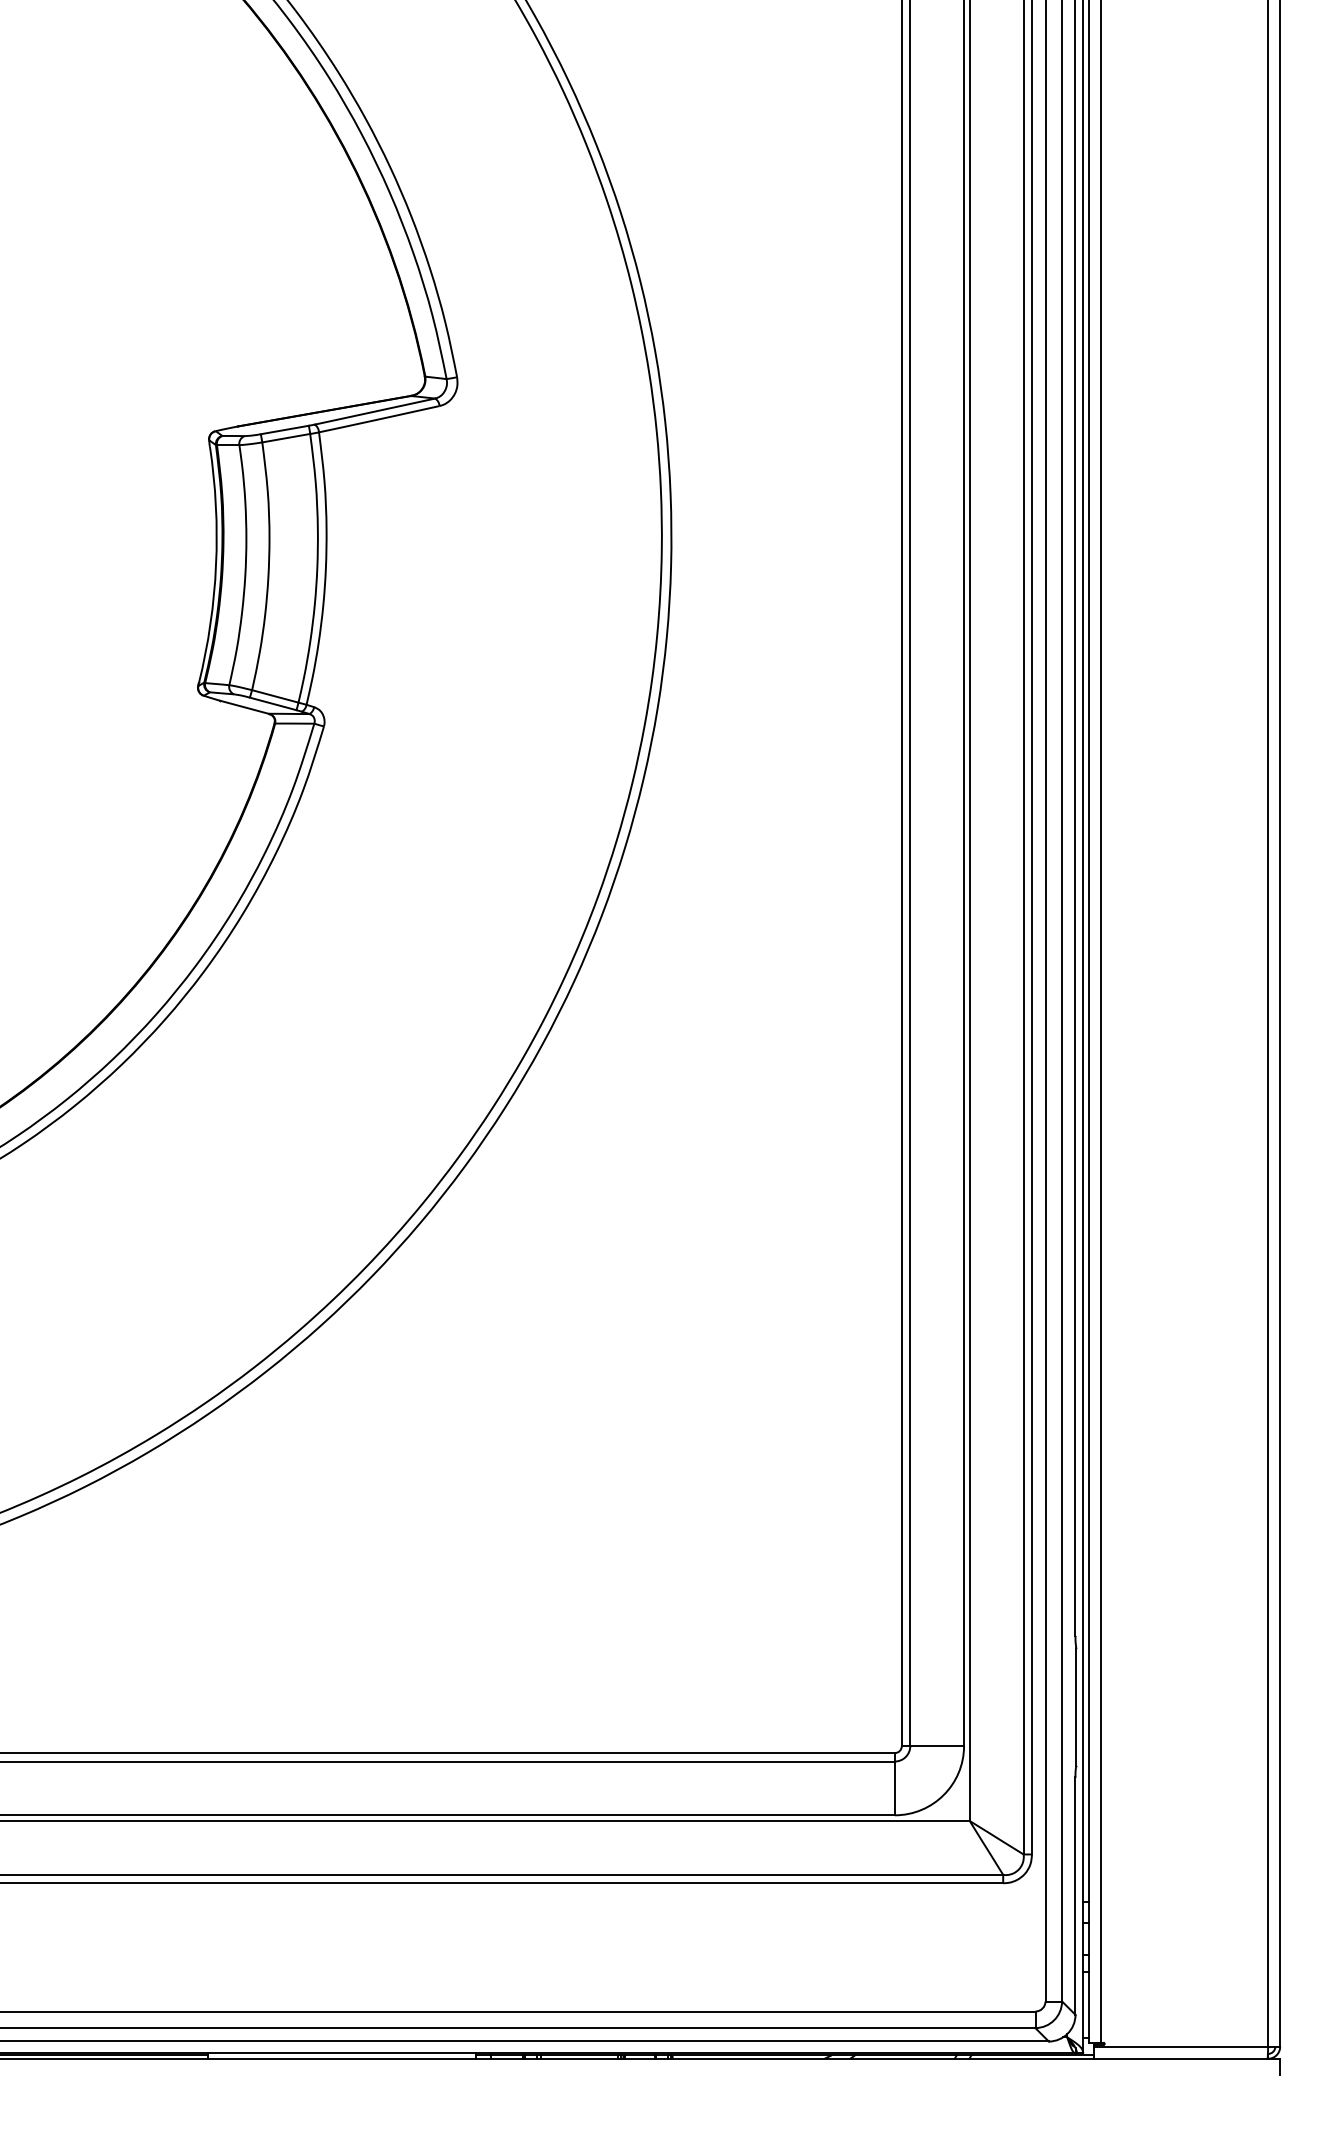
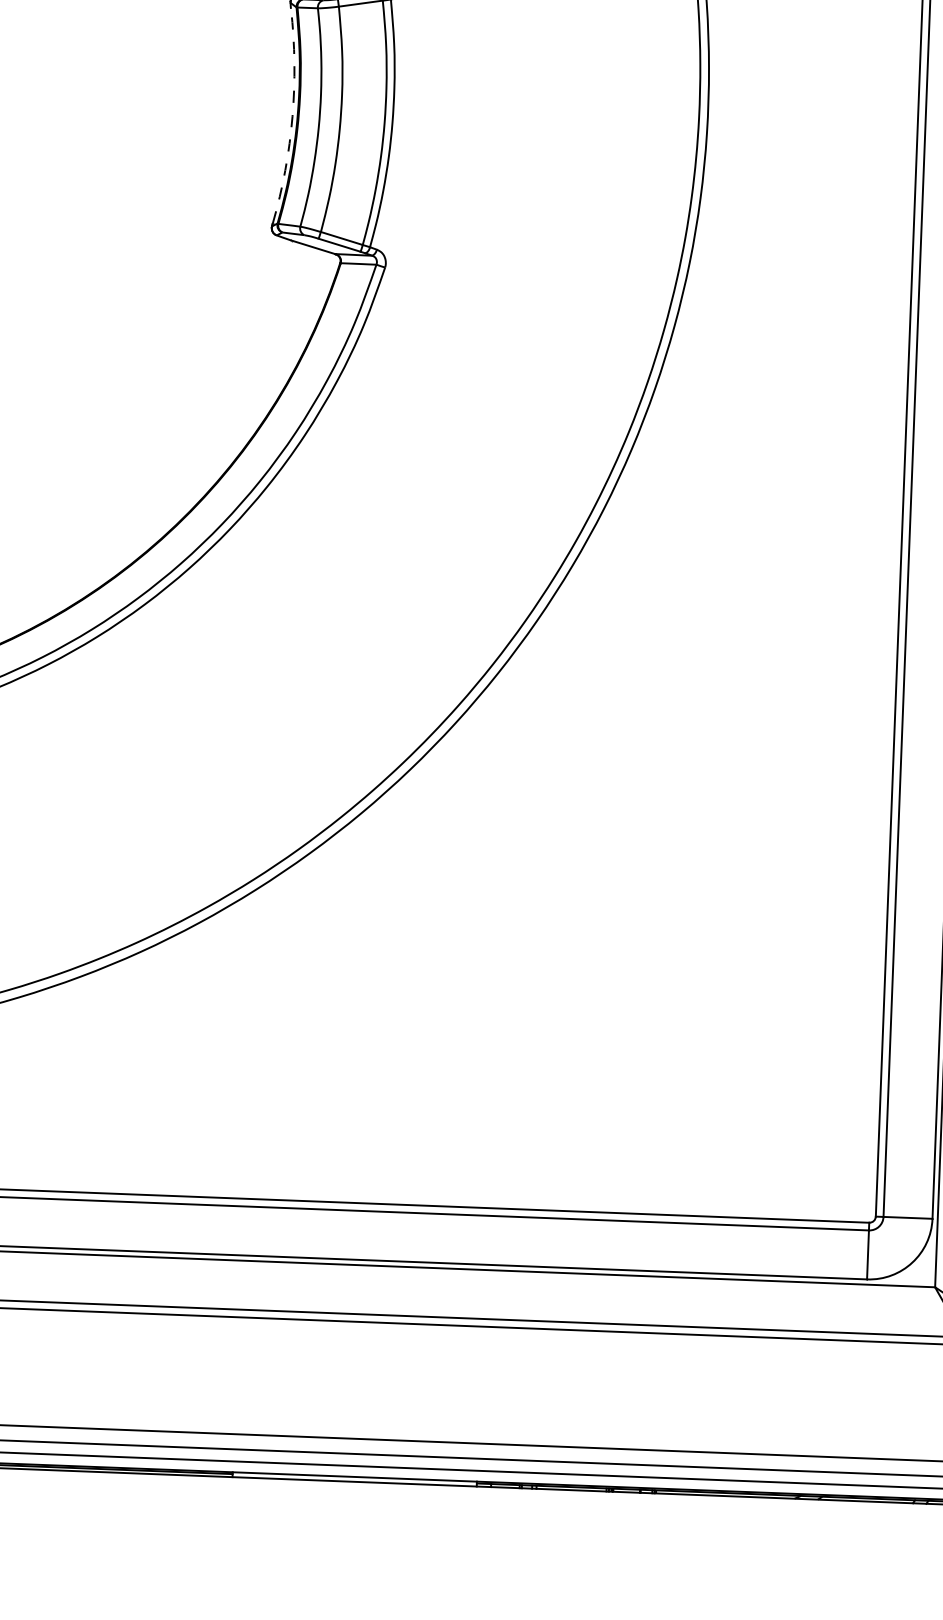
arc: (216, 565) -> (292, 117), solid -> dashed

